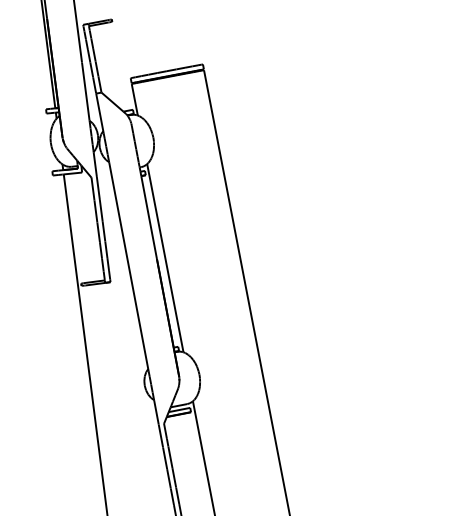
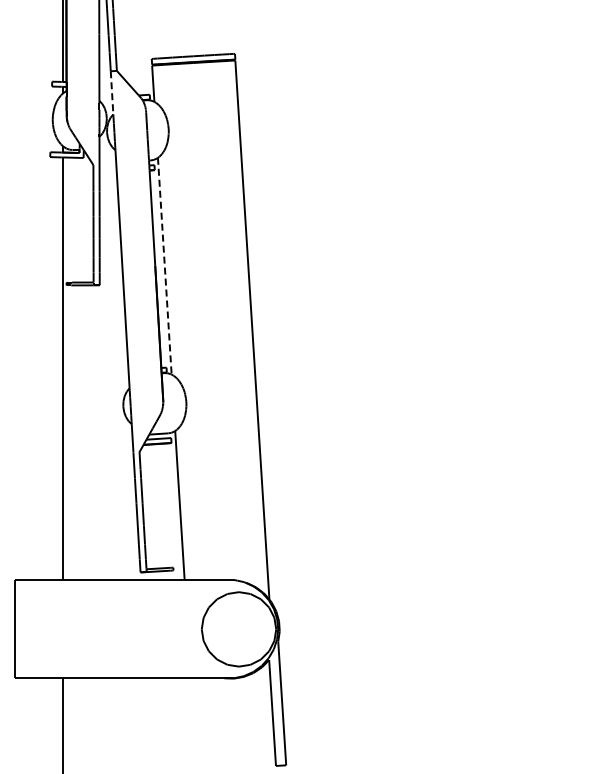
line: (100, 111) -> (112, 92), solid -> dashed
line: (165, 258) -> (164, 266), solid -> dashed

